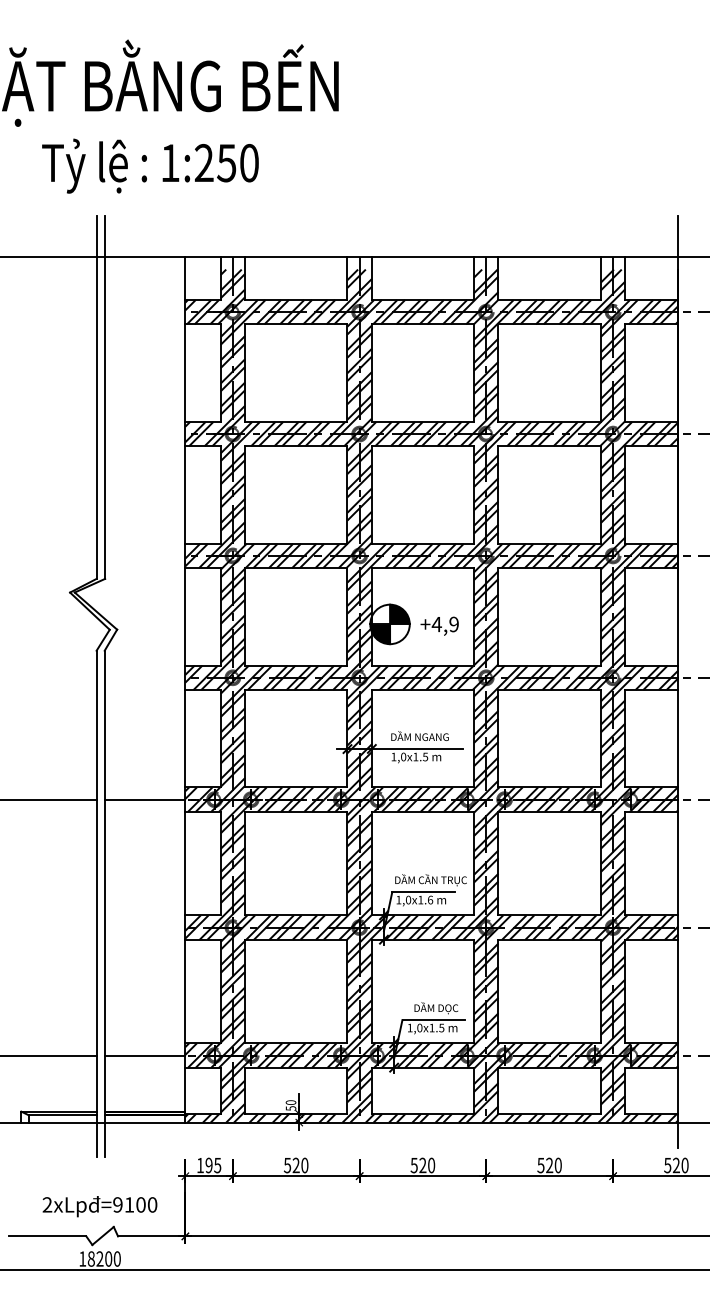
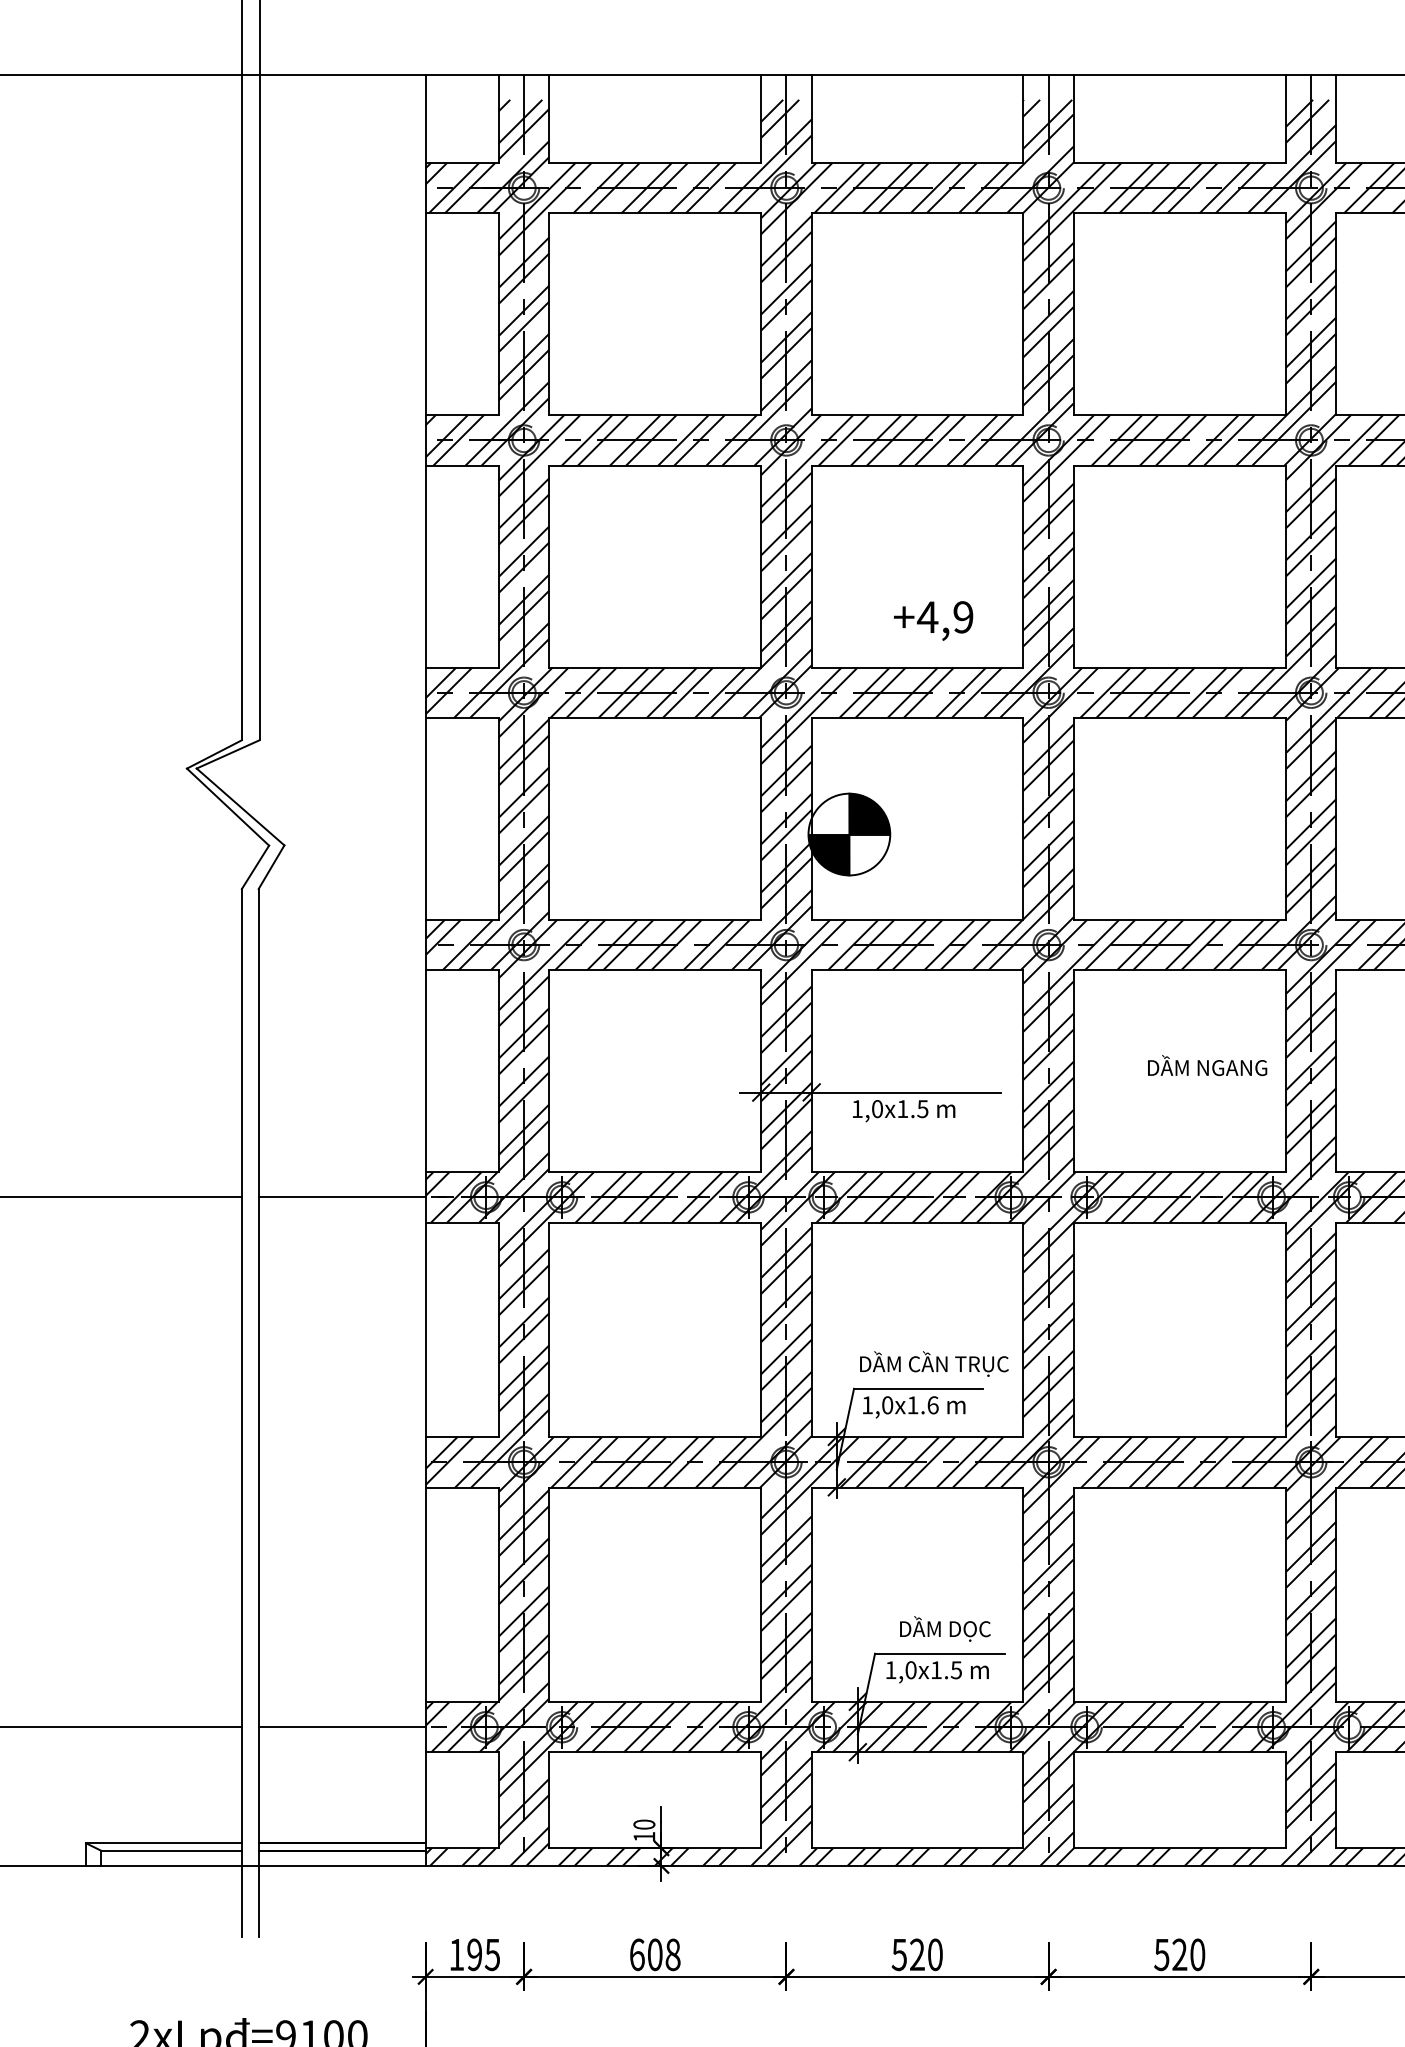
text: (439, 625) -> (933, 619), moved
text: (419, 735) -> (1206, 1064), moved
text: (290, 1108) -> (643, 1836), 50 -> 10
text: (295, 1165) -> (653, 1954), 520 -> 608

